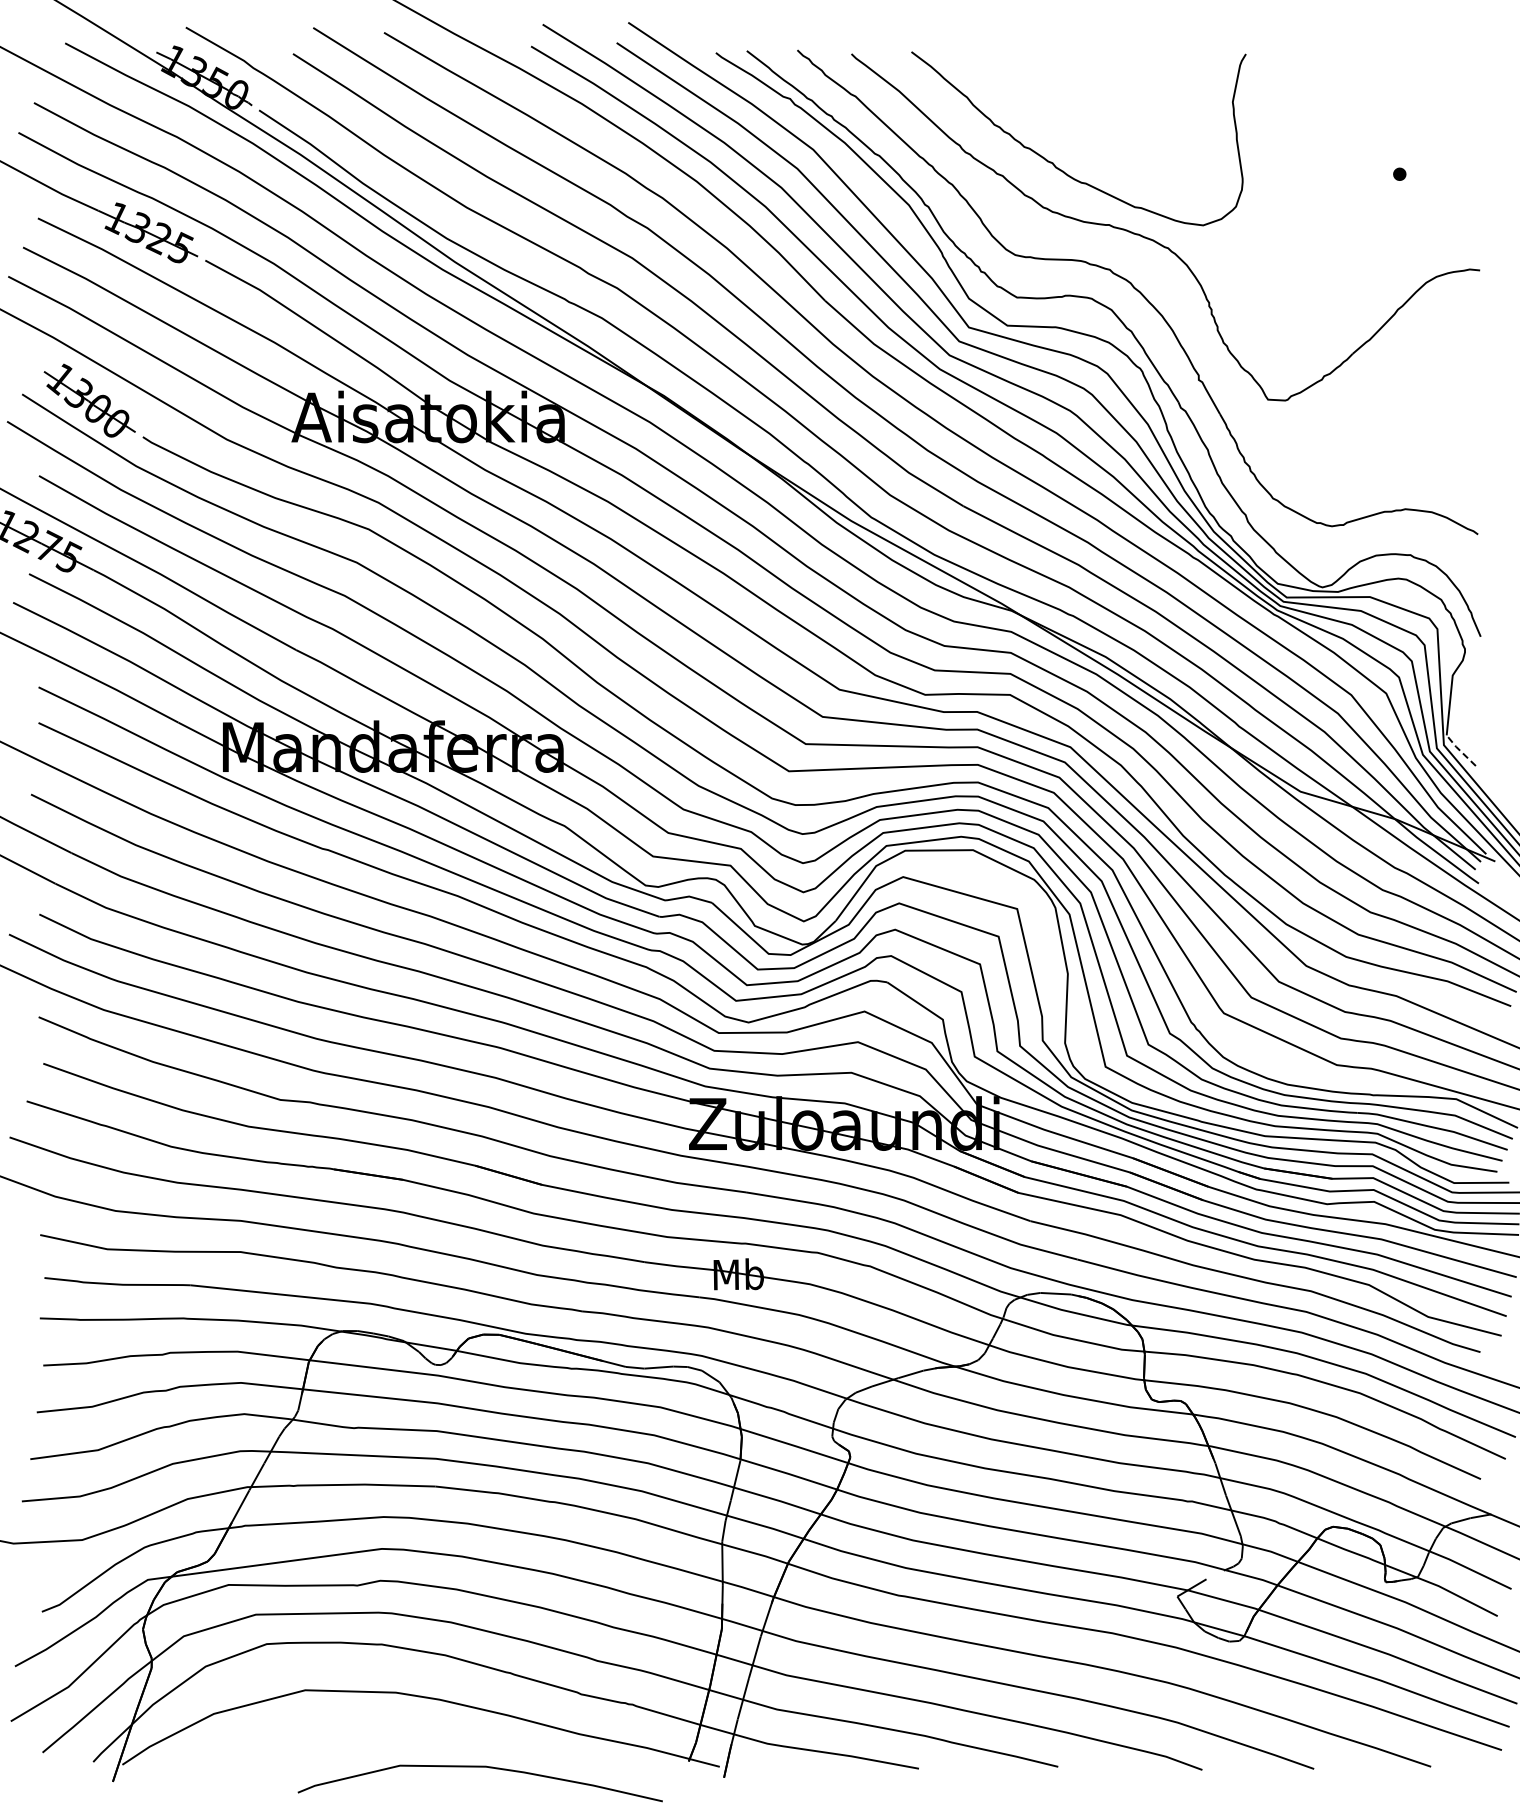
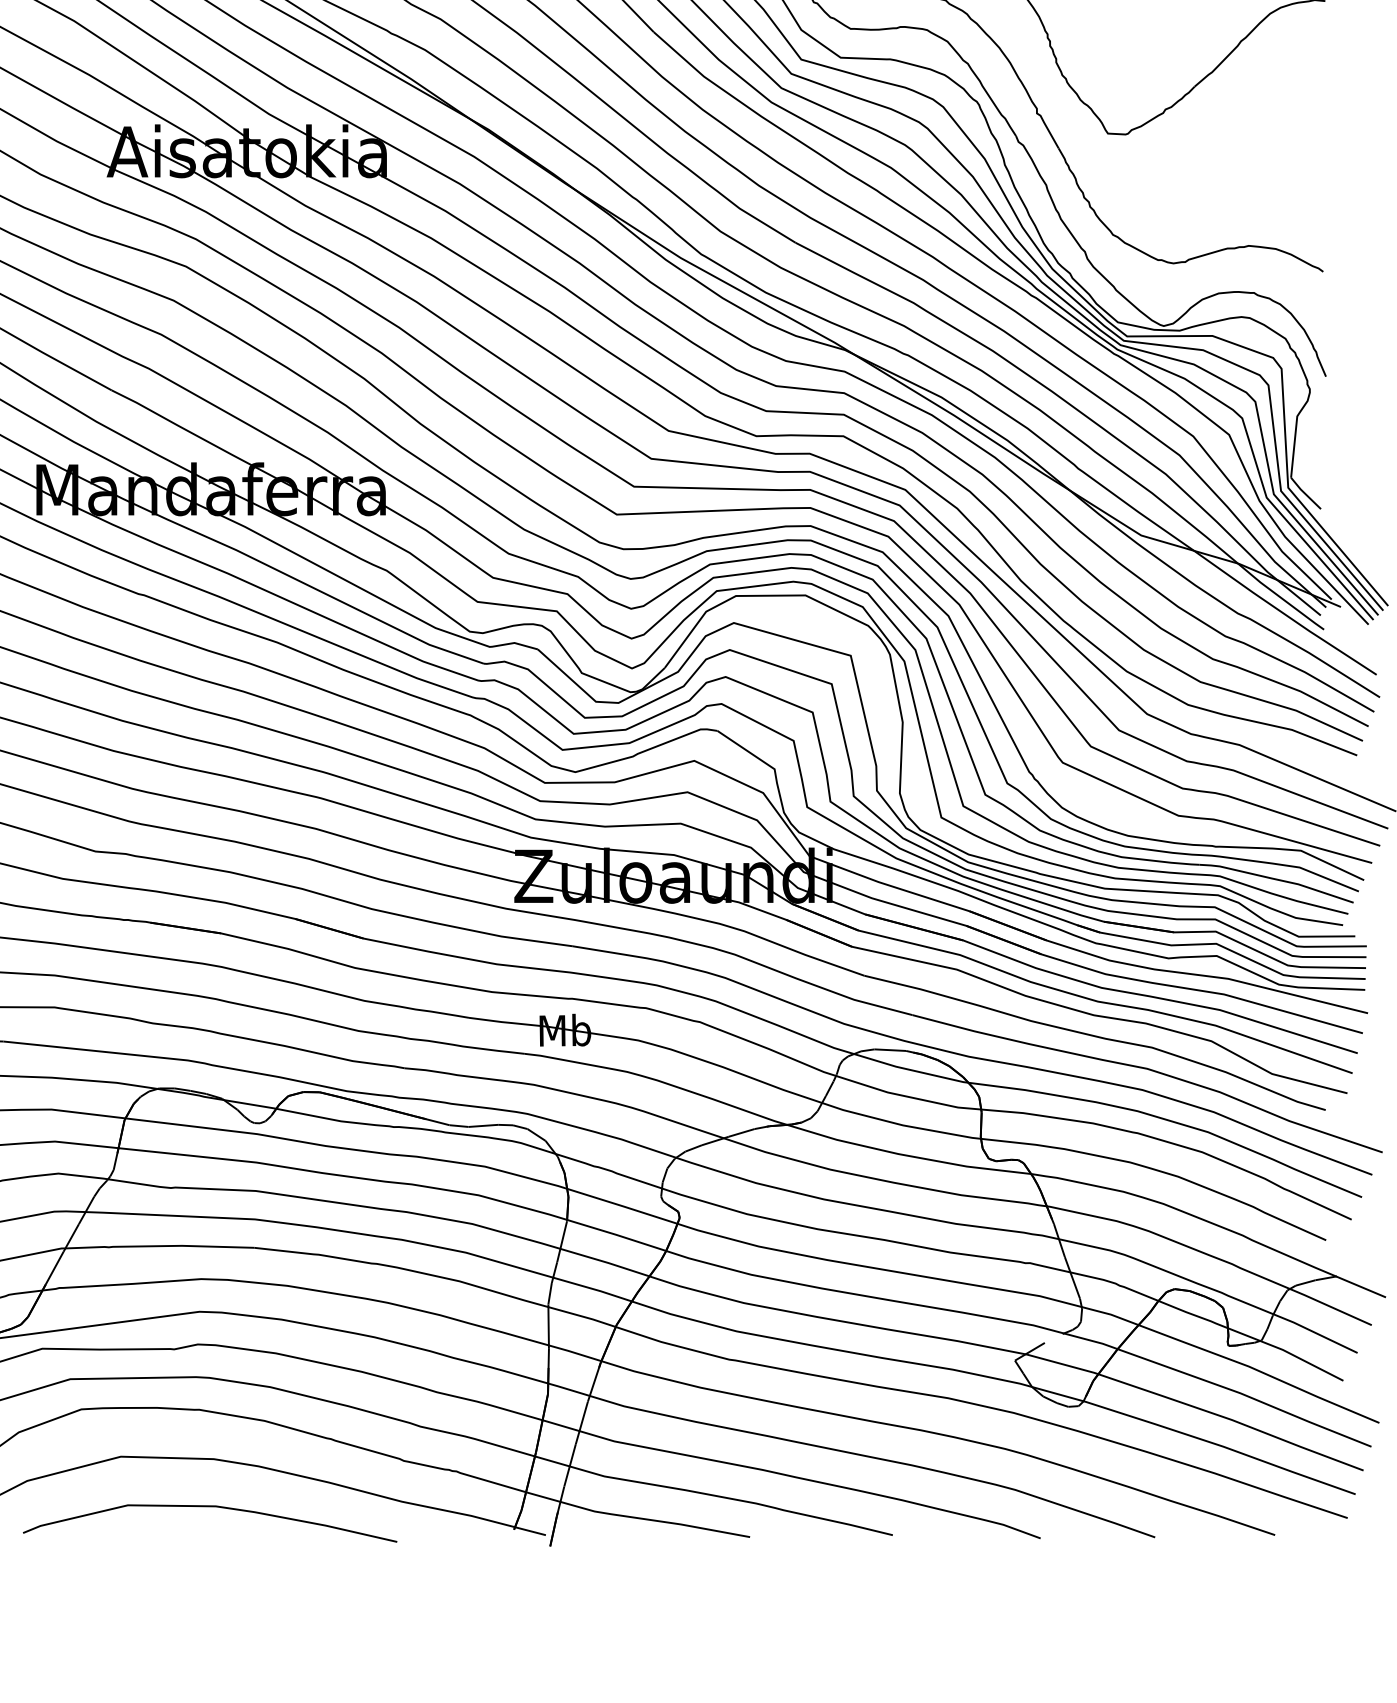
line: (1460, 750) -> (1305, 493), dashed -> solid
curve: (479, 1767) -> (209, 1507), moved

